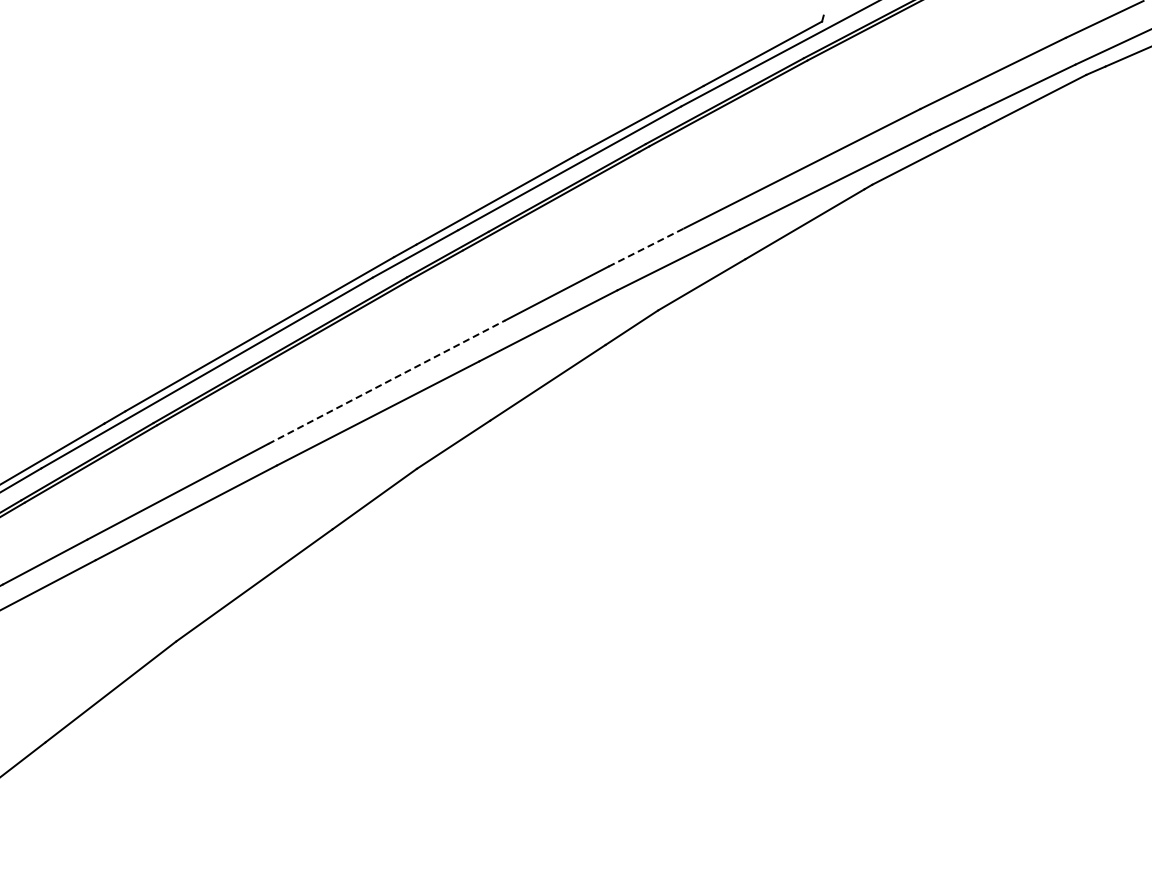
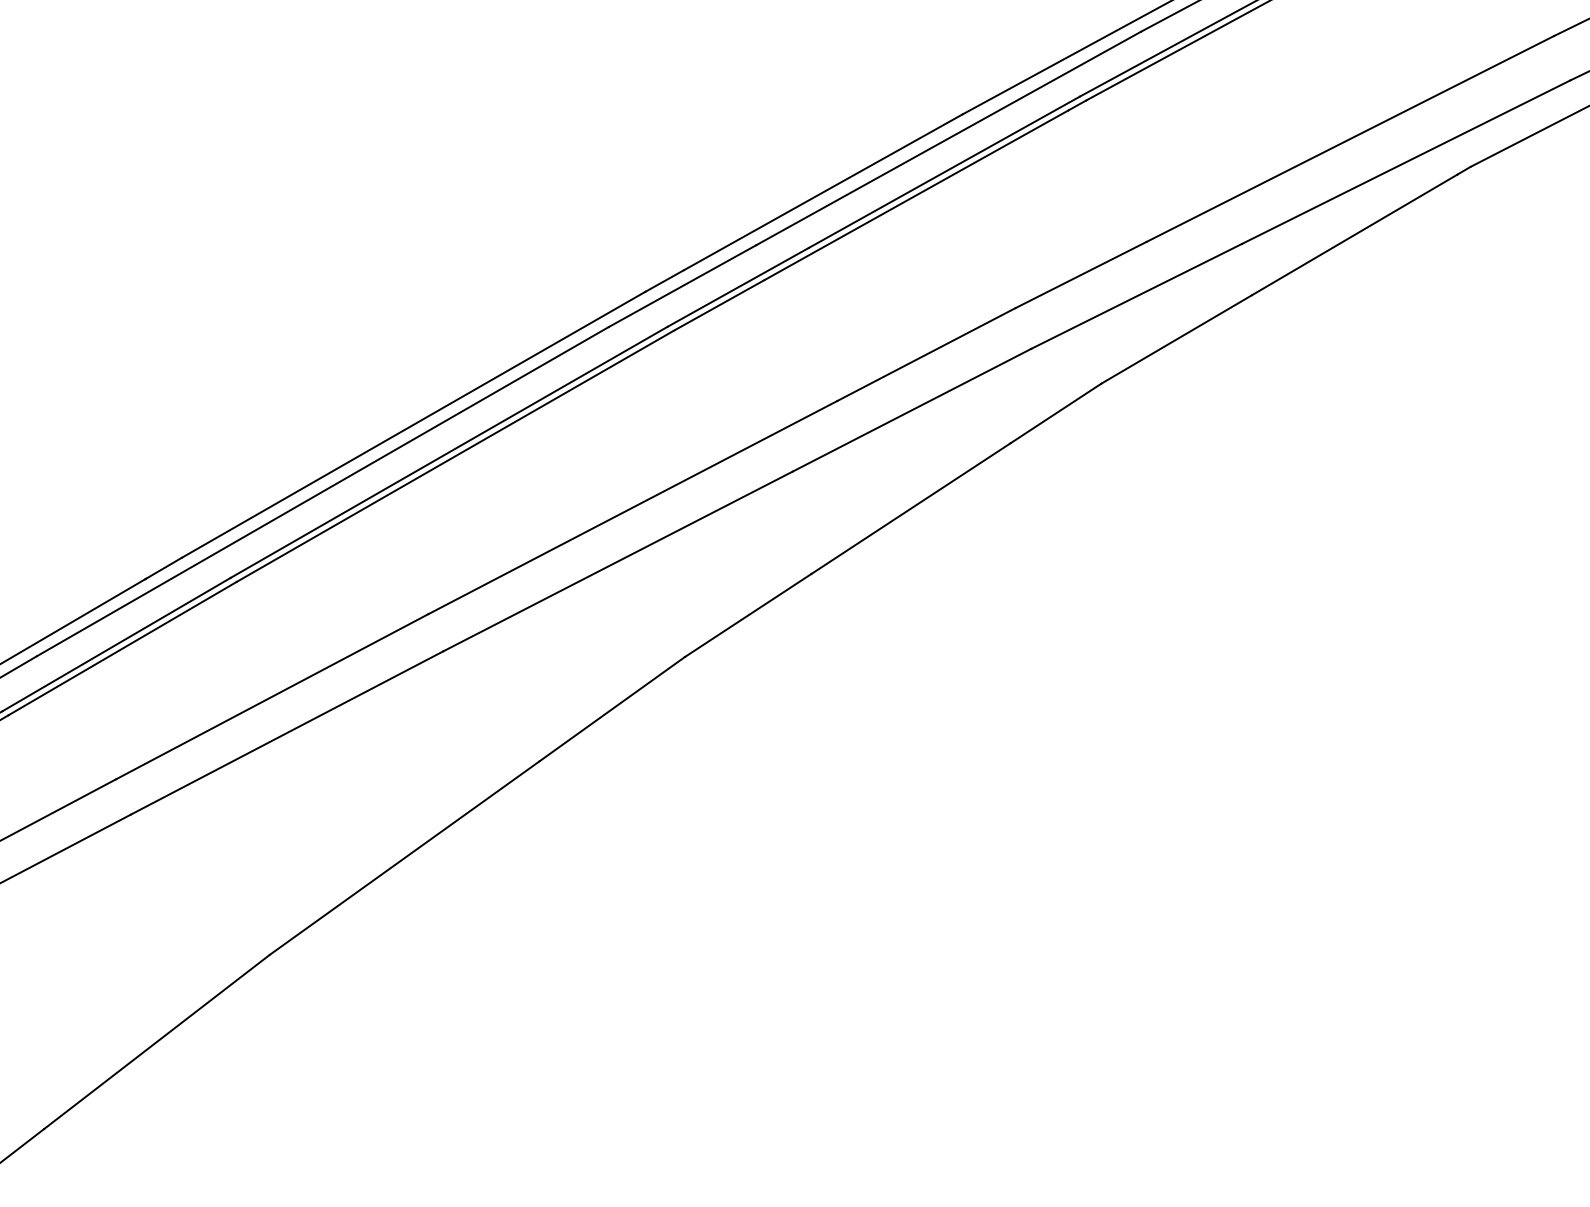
line: (646, 247) -> (1081, 275), dashed -> solid
line: (386, 382) -> (632, 508), dashed -> solid

